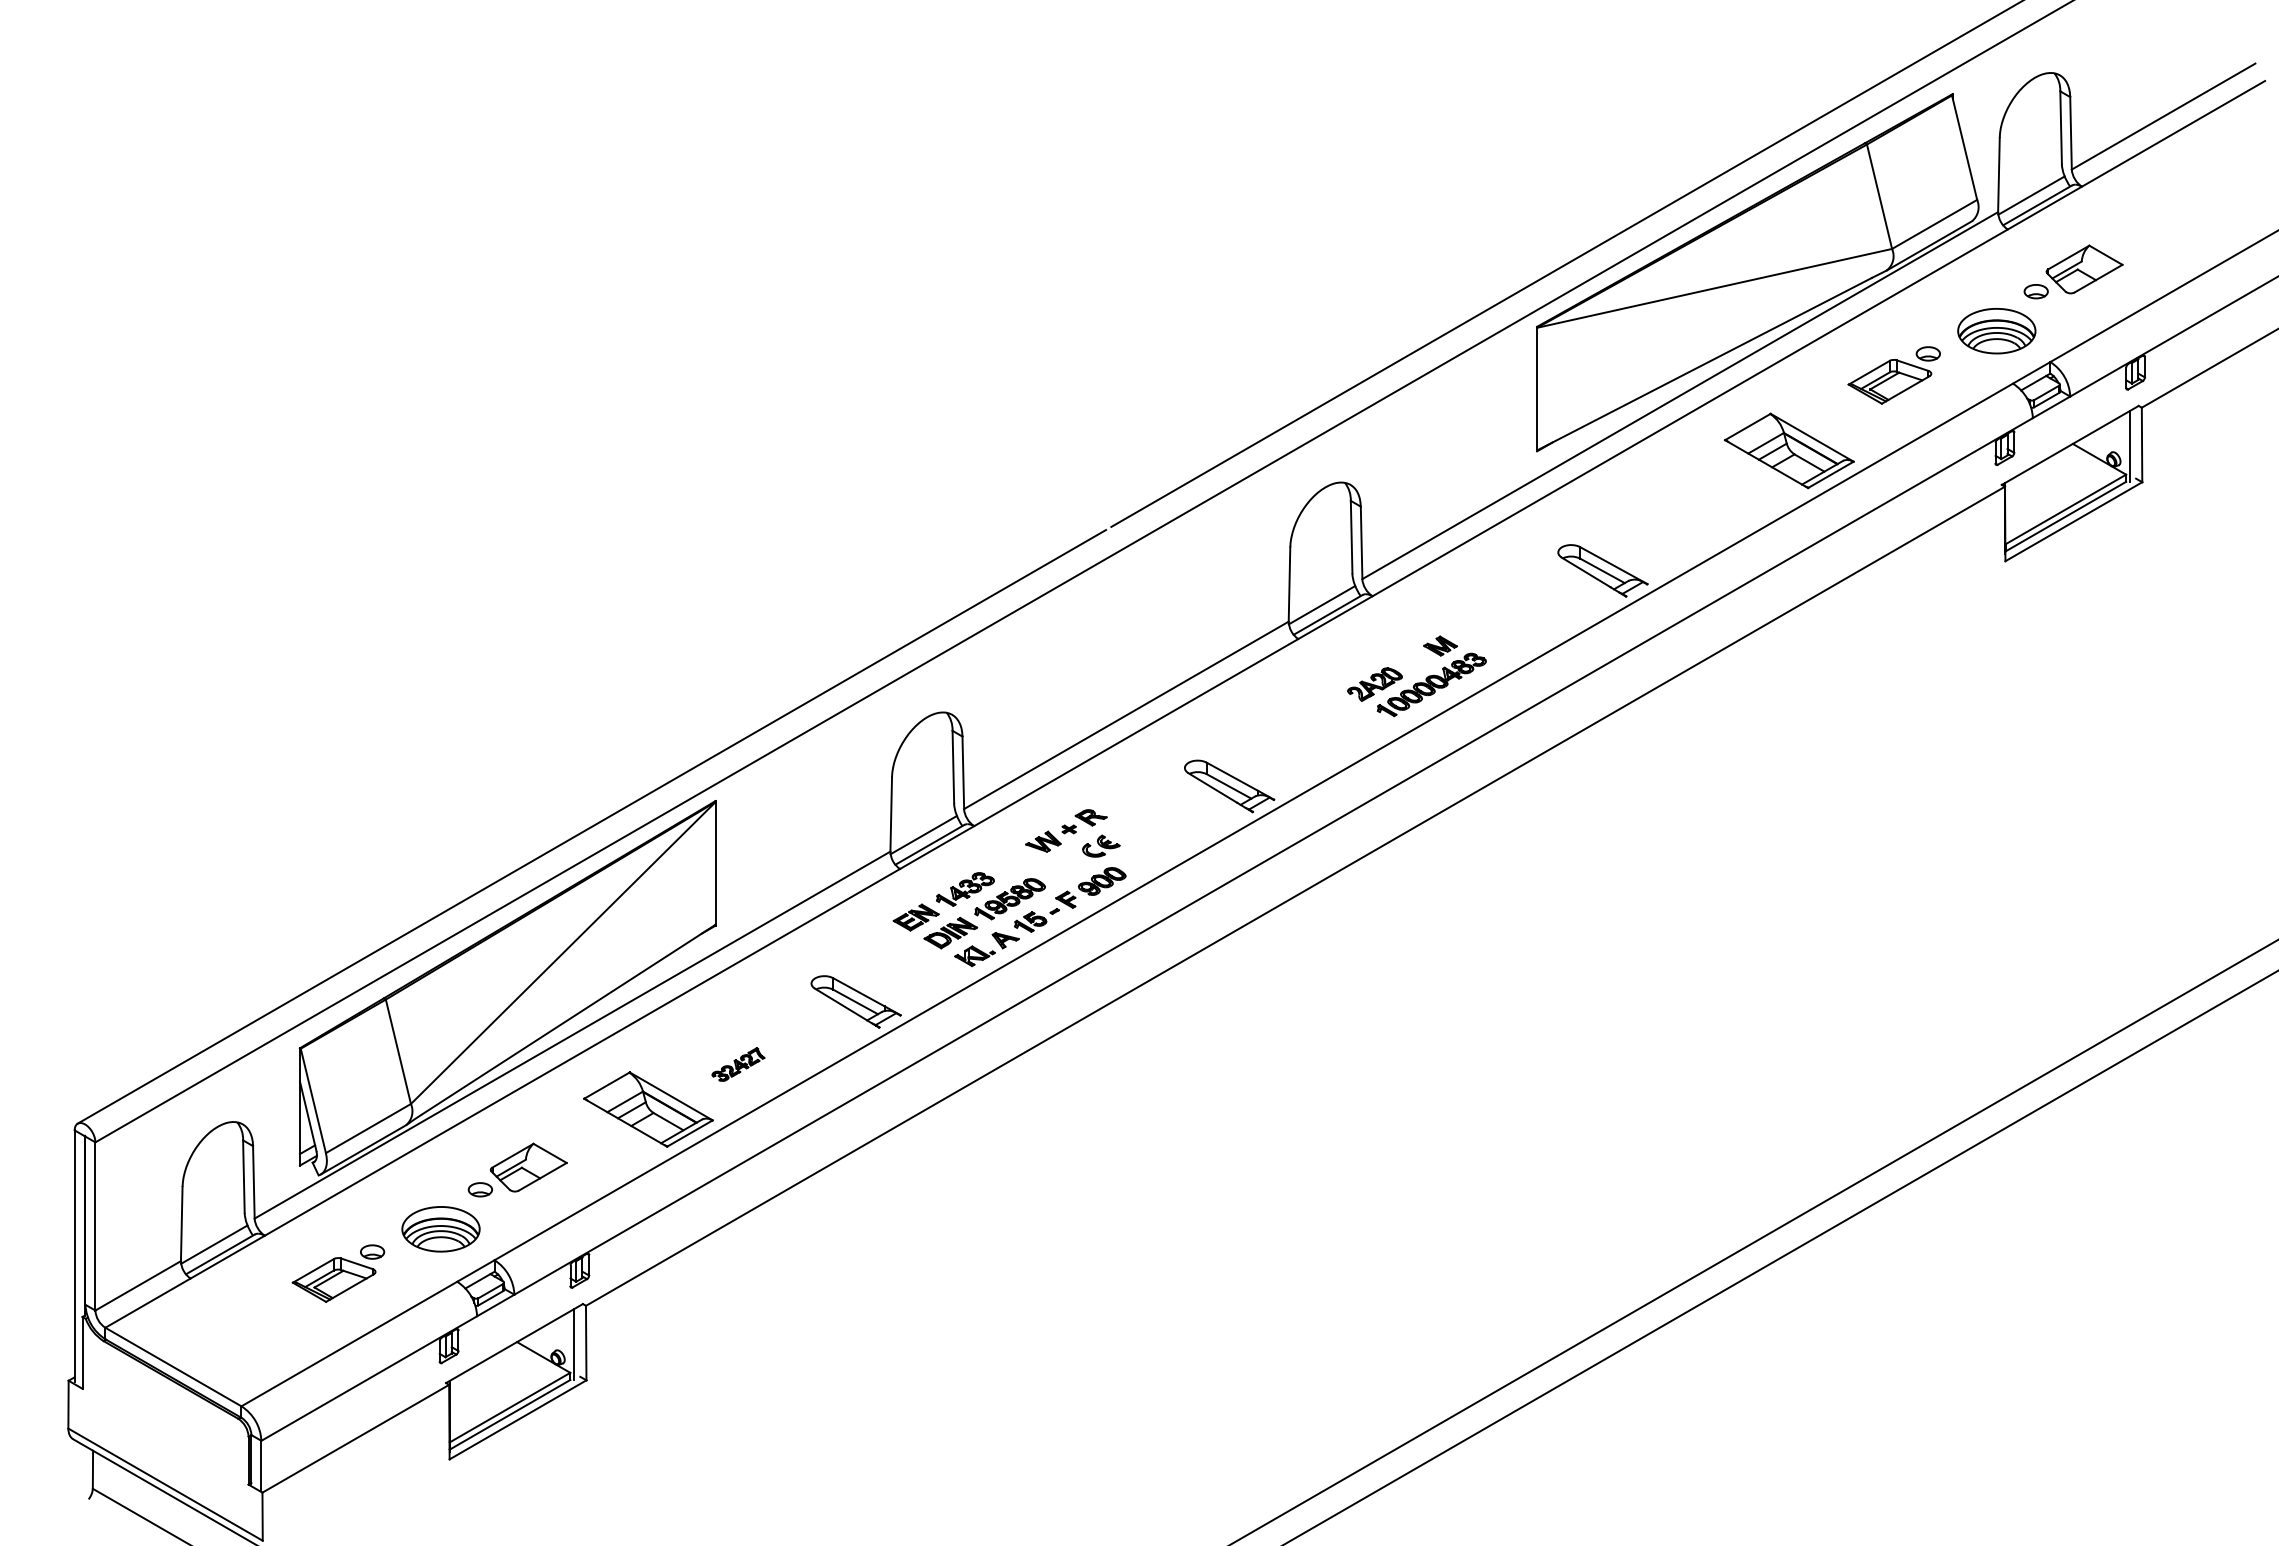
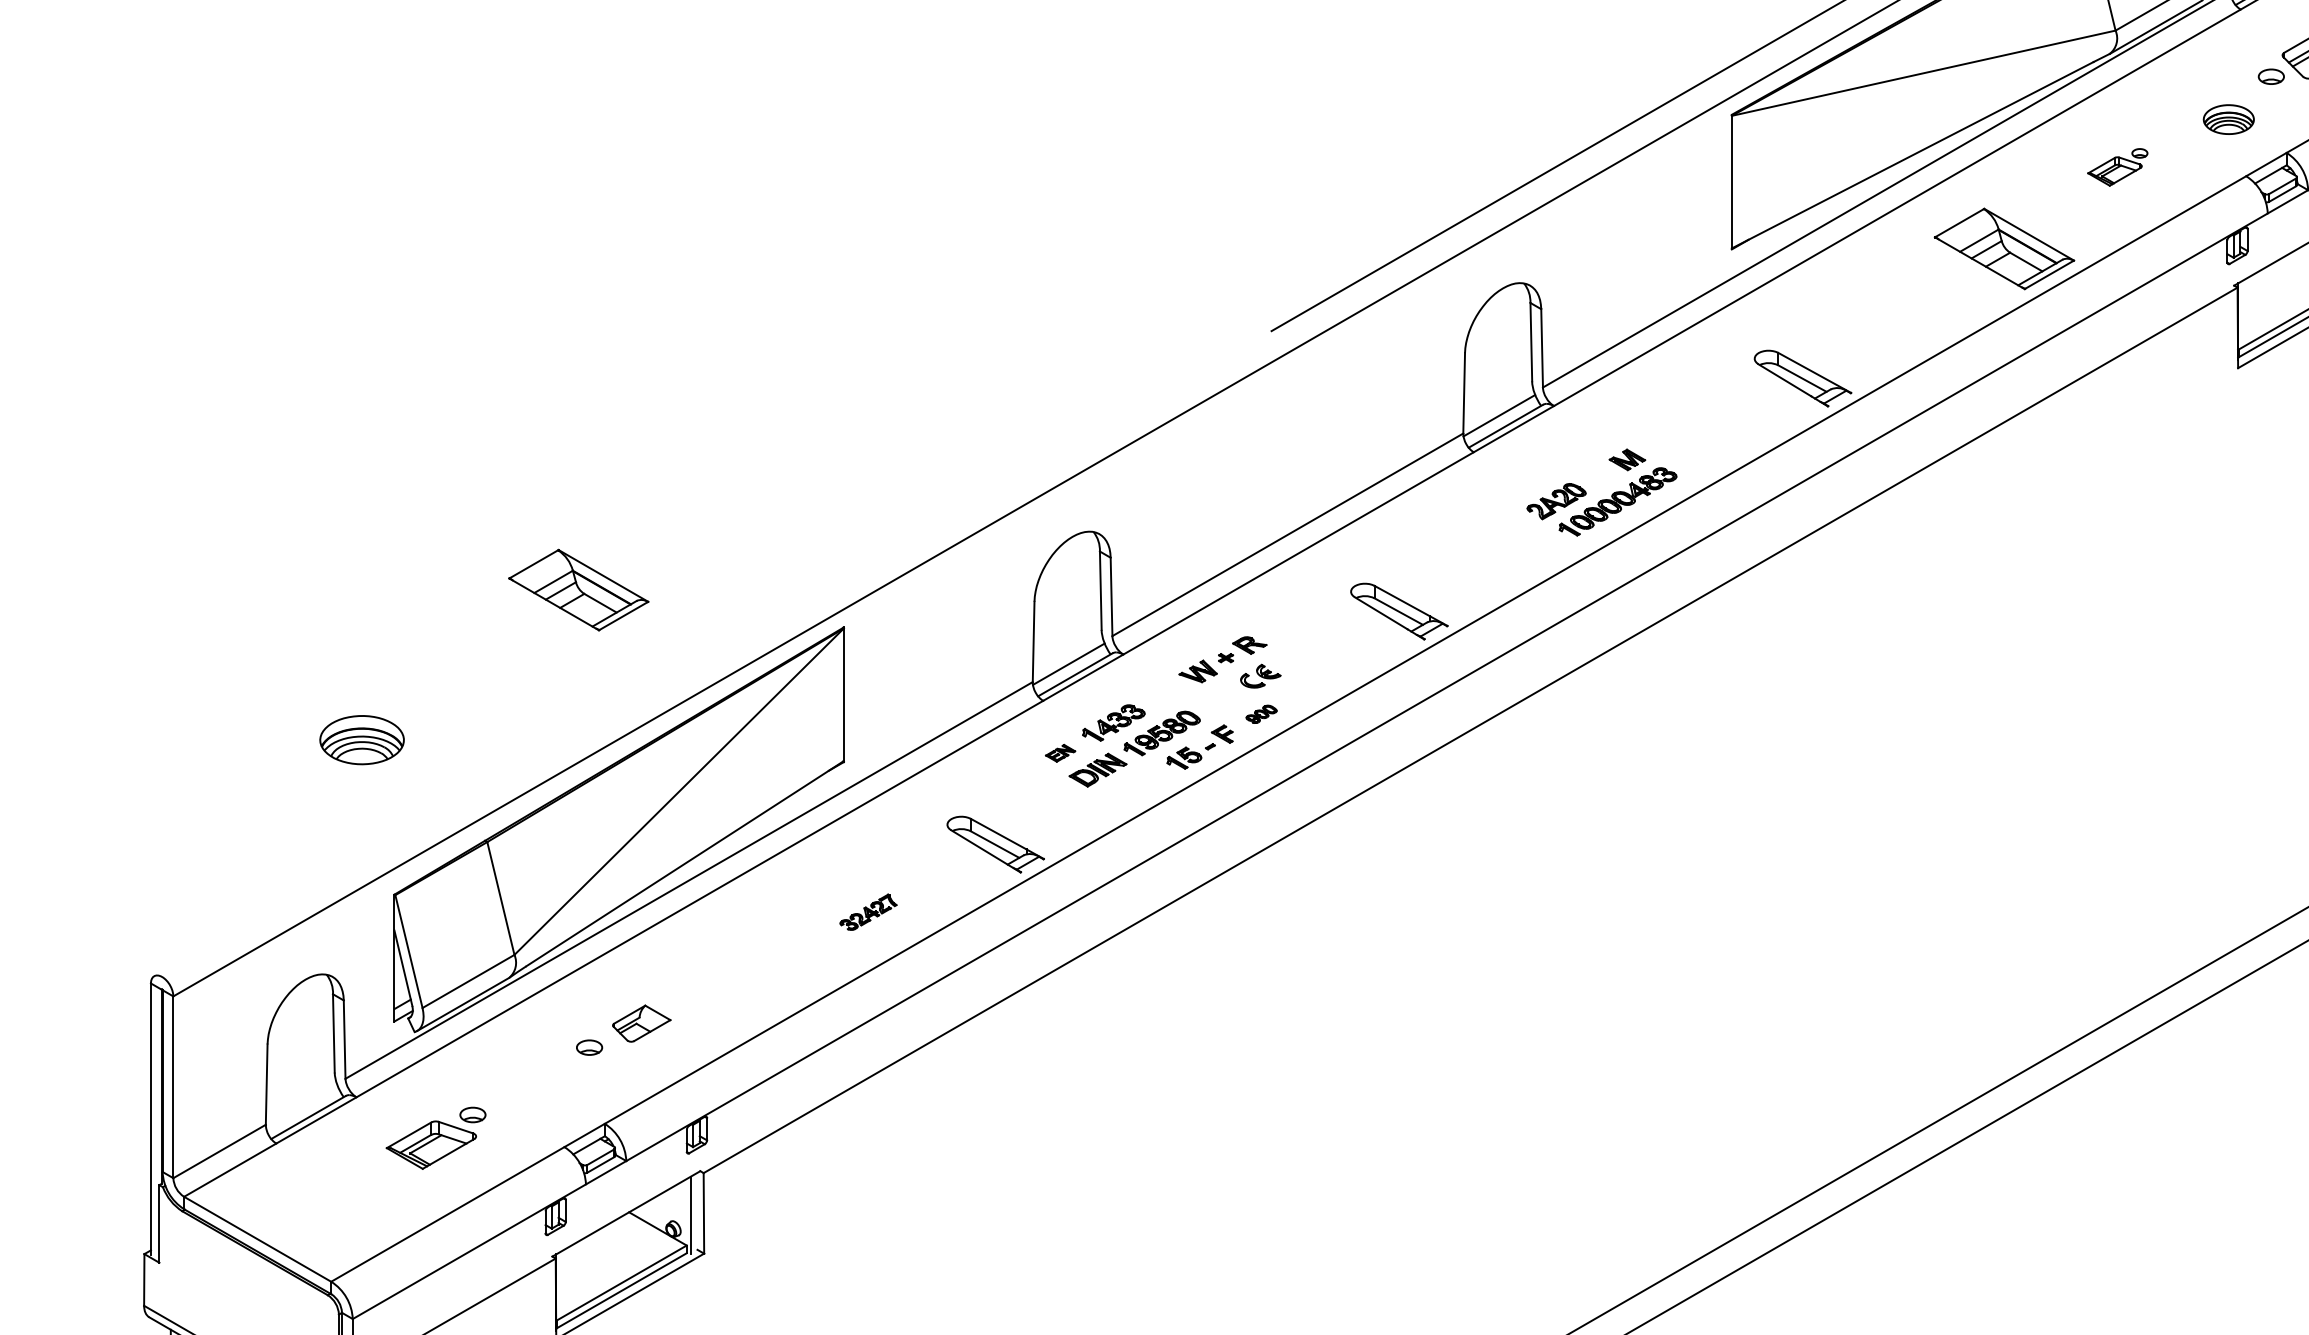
part: (1996, 331) -> (2228, 119), size x0.6
part: (1893, 375) -> (2117, 167), size x0.6
line: (591, 826) -> (709, 654), removed
part: (1101, 881) -> (1260, 714), size x0.6
part: (915, 917) -> (1059, 753), size x0.6
part: (986, 949) -> (1136, 787), removed
part: (648, 1109) -> (578, 590), moved
part: (528, 1167) -> (641, 1023), size x0.7
part: (440, 1229) -> (361, 740), moved
line: (214, 1244) -> (302, 1106), removed

